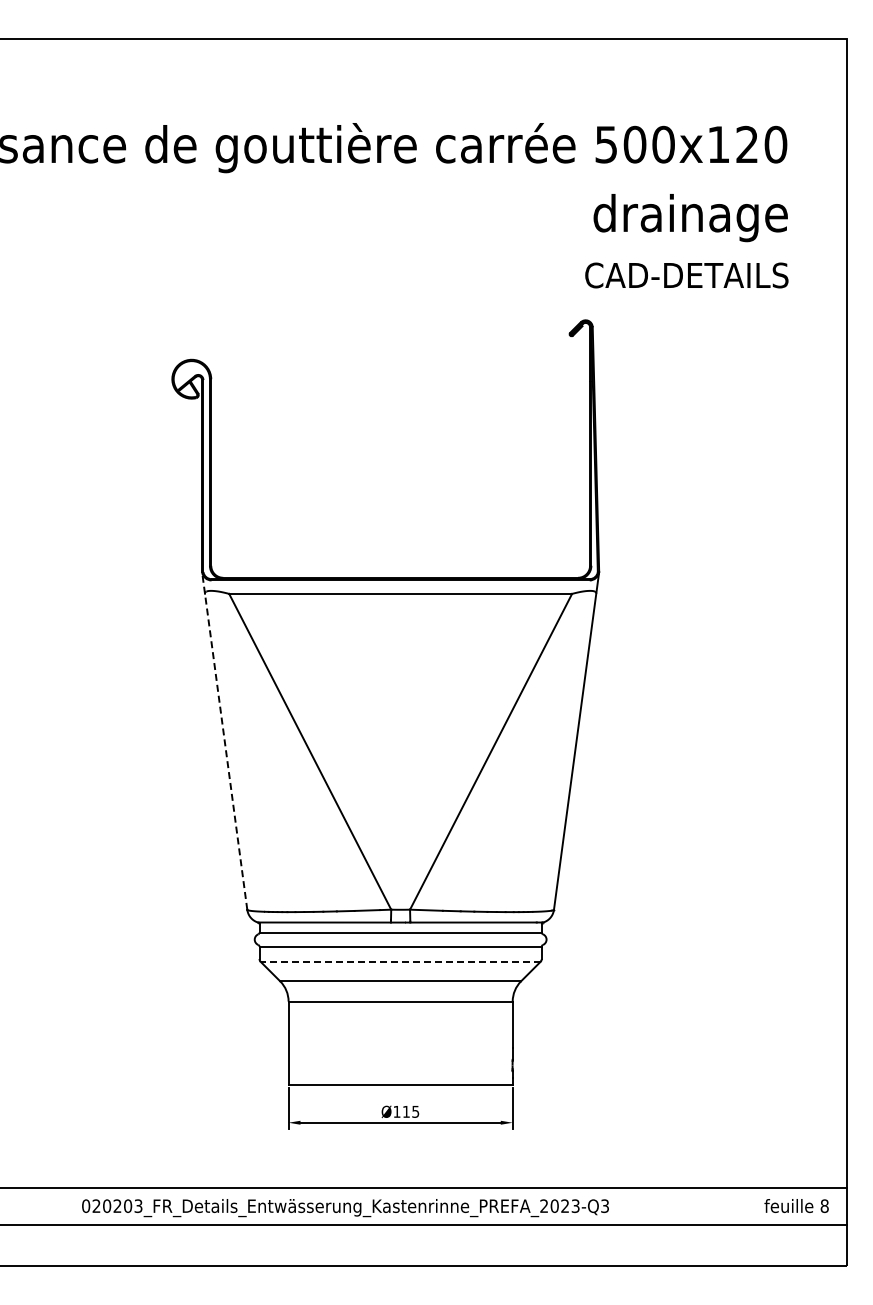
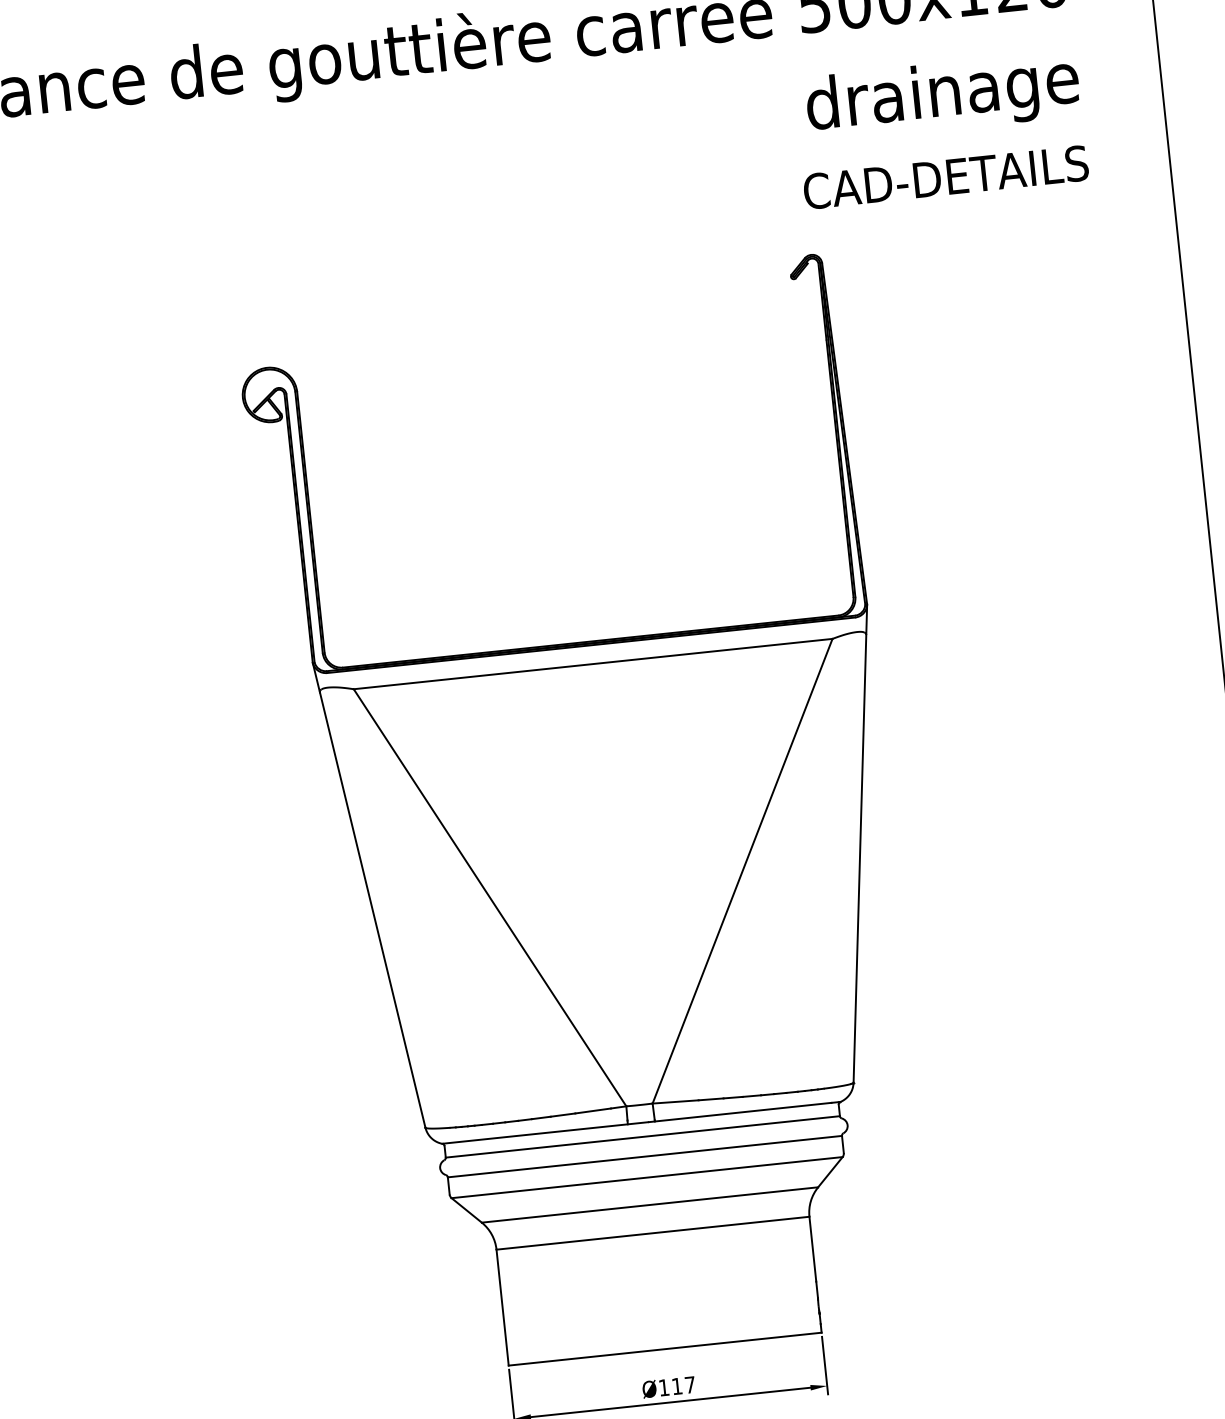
line: (224, 740) -> (368, 894), dashed -> solid
line: (400, 961) -> (646, 1177), dashed -> solid
text: (415, 1111) -> (689, 1384), Ø115 -> Ø117

